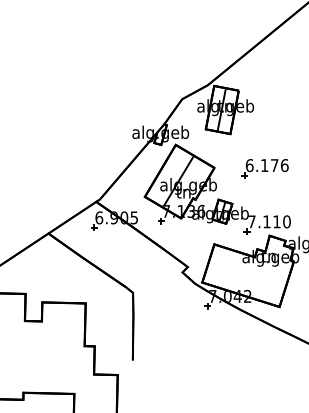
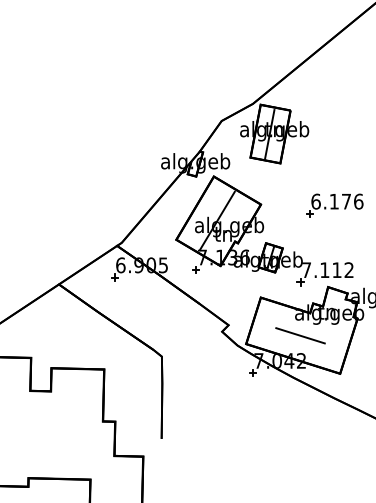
part: (264, 168) -> (334, 205), moved
text: (286, 221) -> (348, 269), 7.110 -> 7.112
line: (246, 275) -> (299, 335), added

